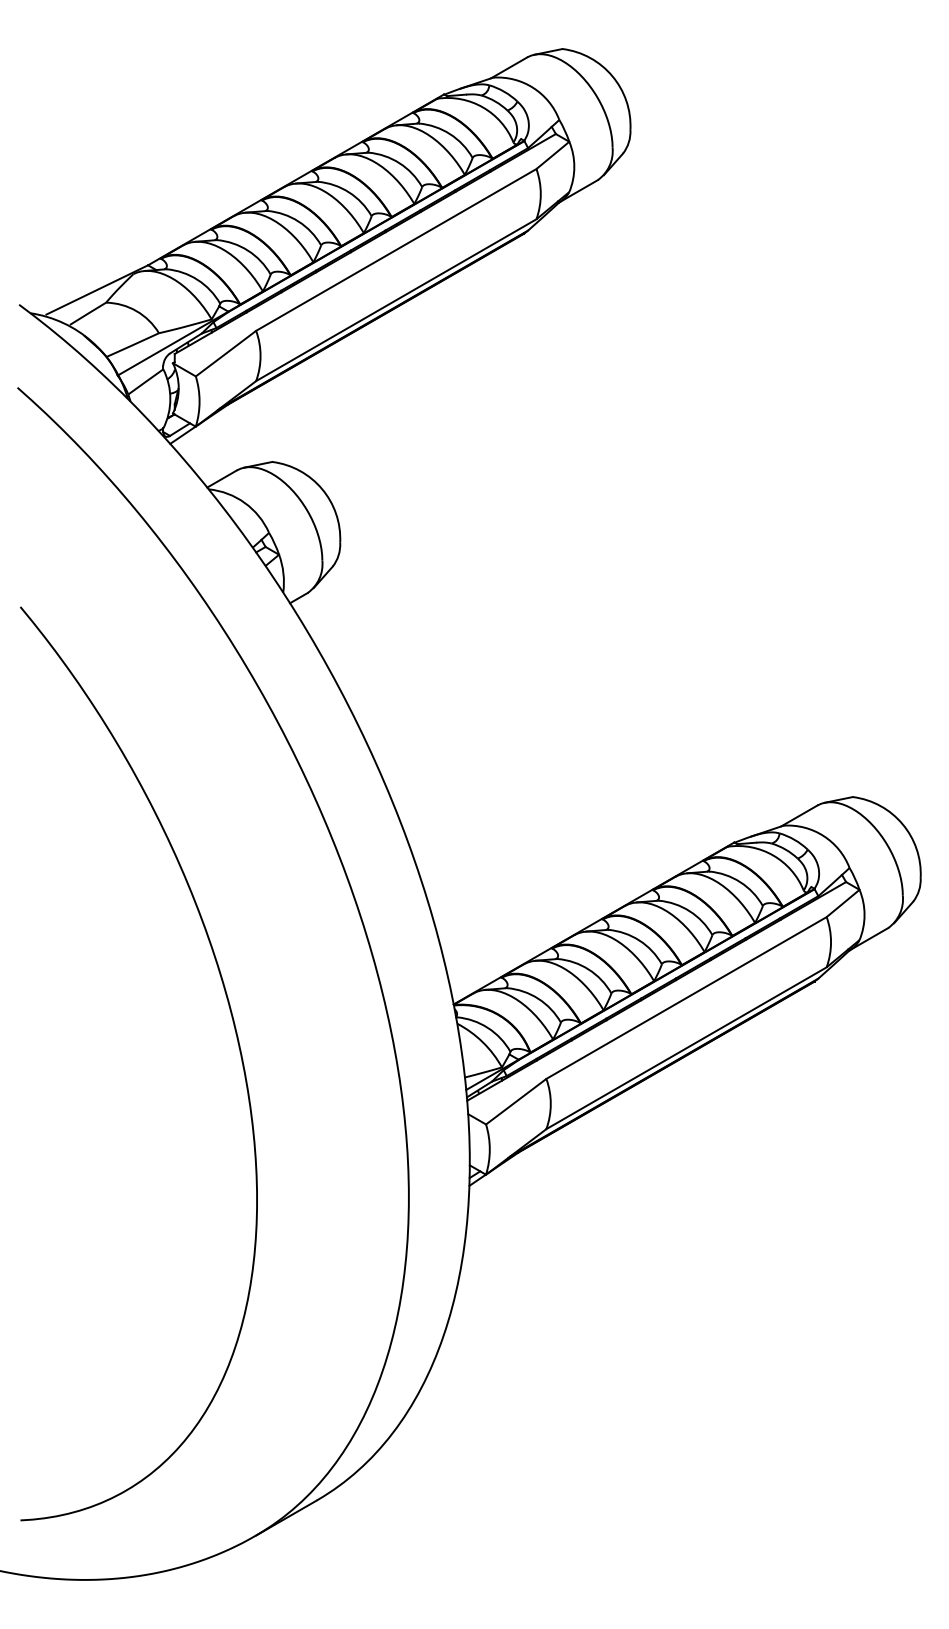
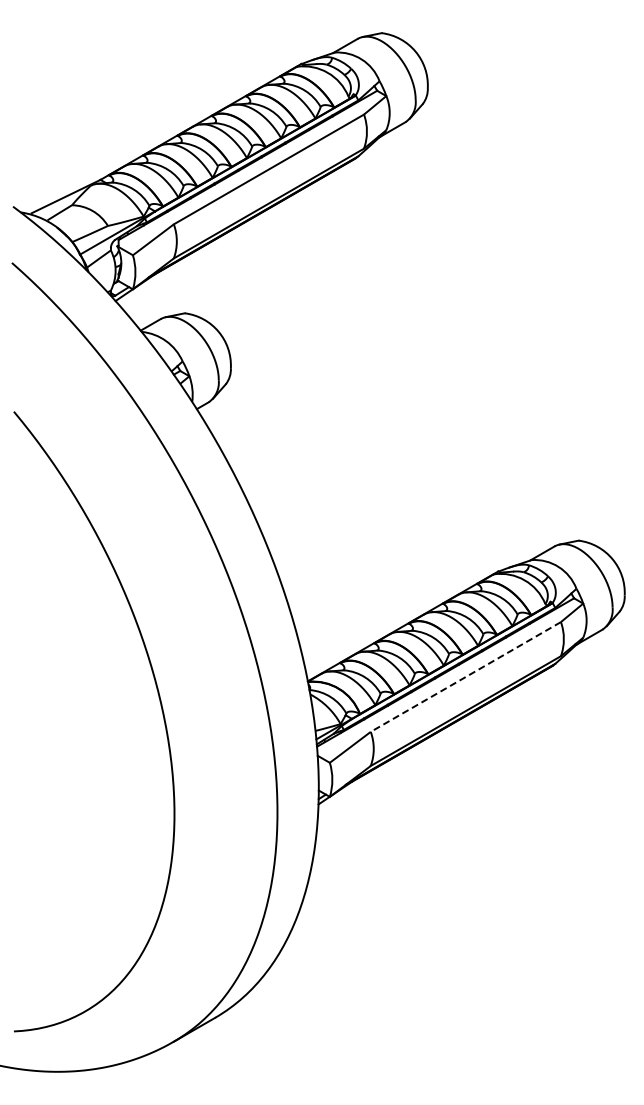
line: (686, 998) -> (465, 677), solid -> dashed

